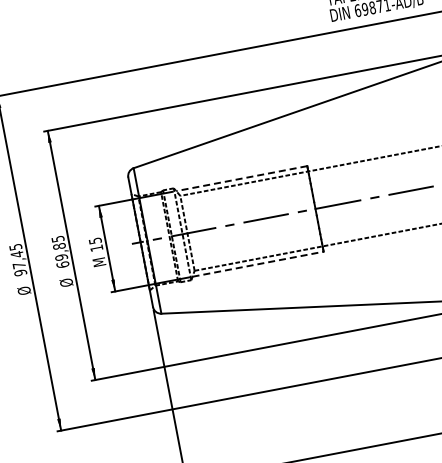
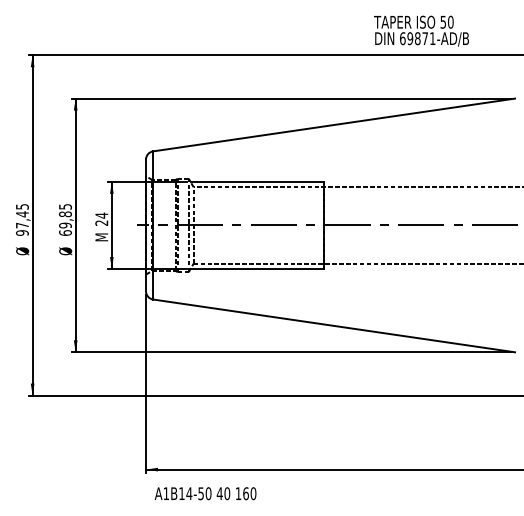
line: (241, 178) -> (257, 181), dashed -> solid
text: (95, 243) -> (101, 218), 15 -> 24
line: (258, 264) -> (257, 269), dashed -> solid

